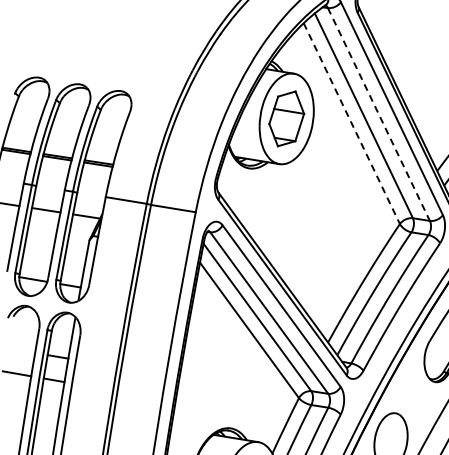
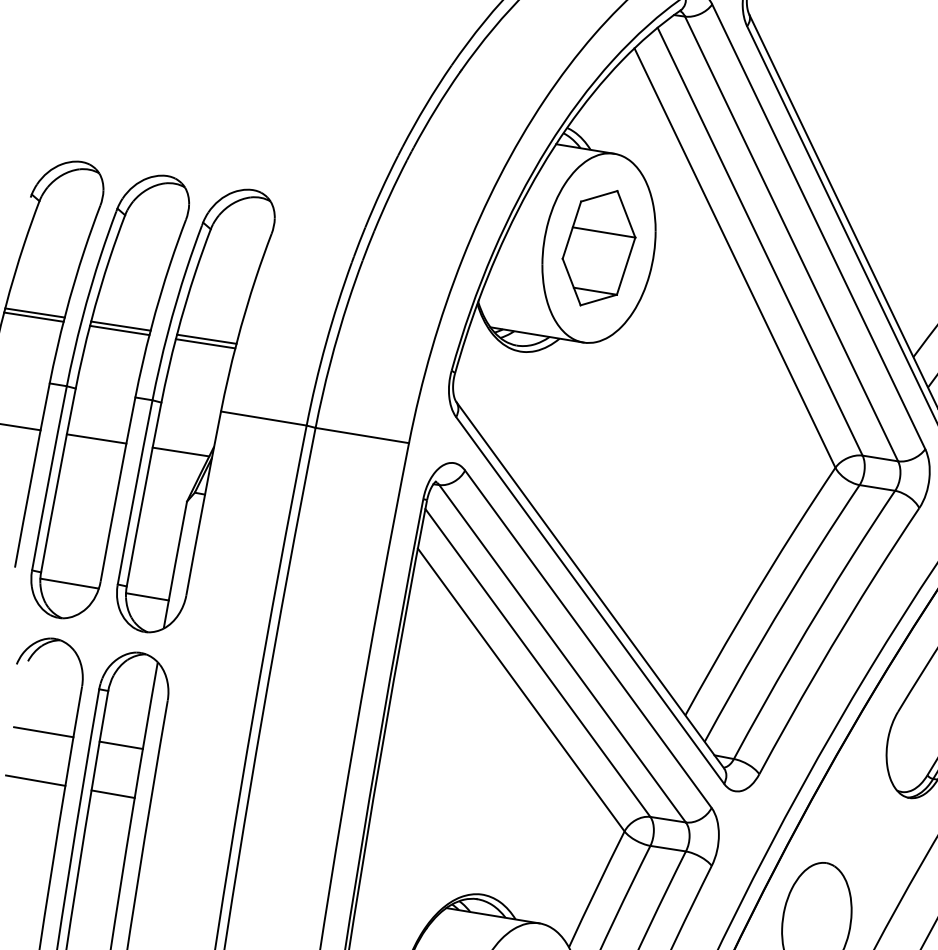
line: (379, 114) -> (792, 238), dashed -> solid
line: (352, 124) -> (736, 259), dashed -> solid
line: (20, 350) -> (42, 731), added

